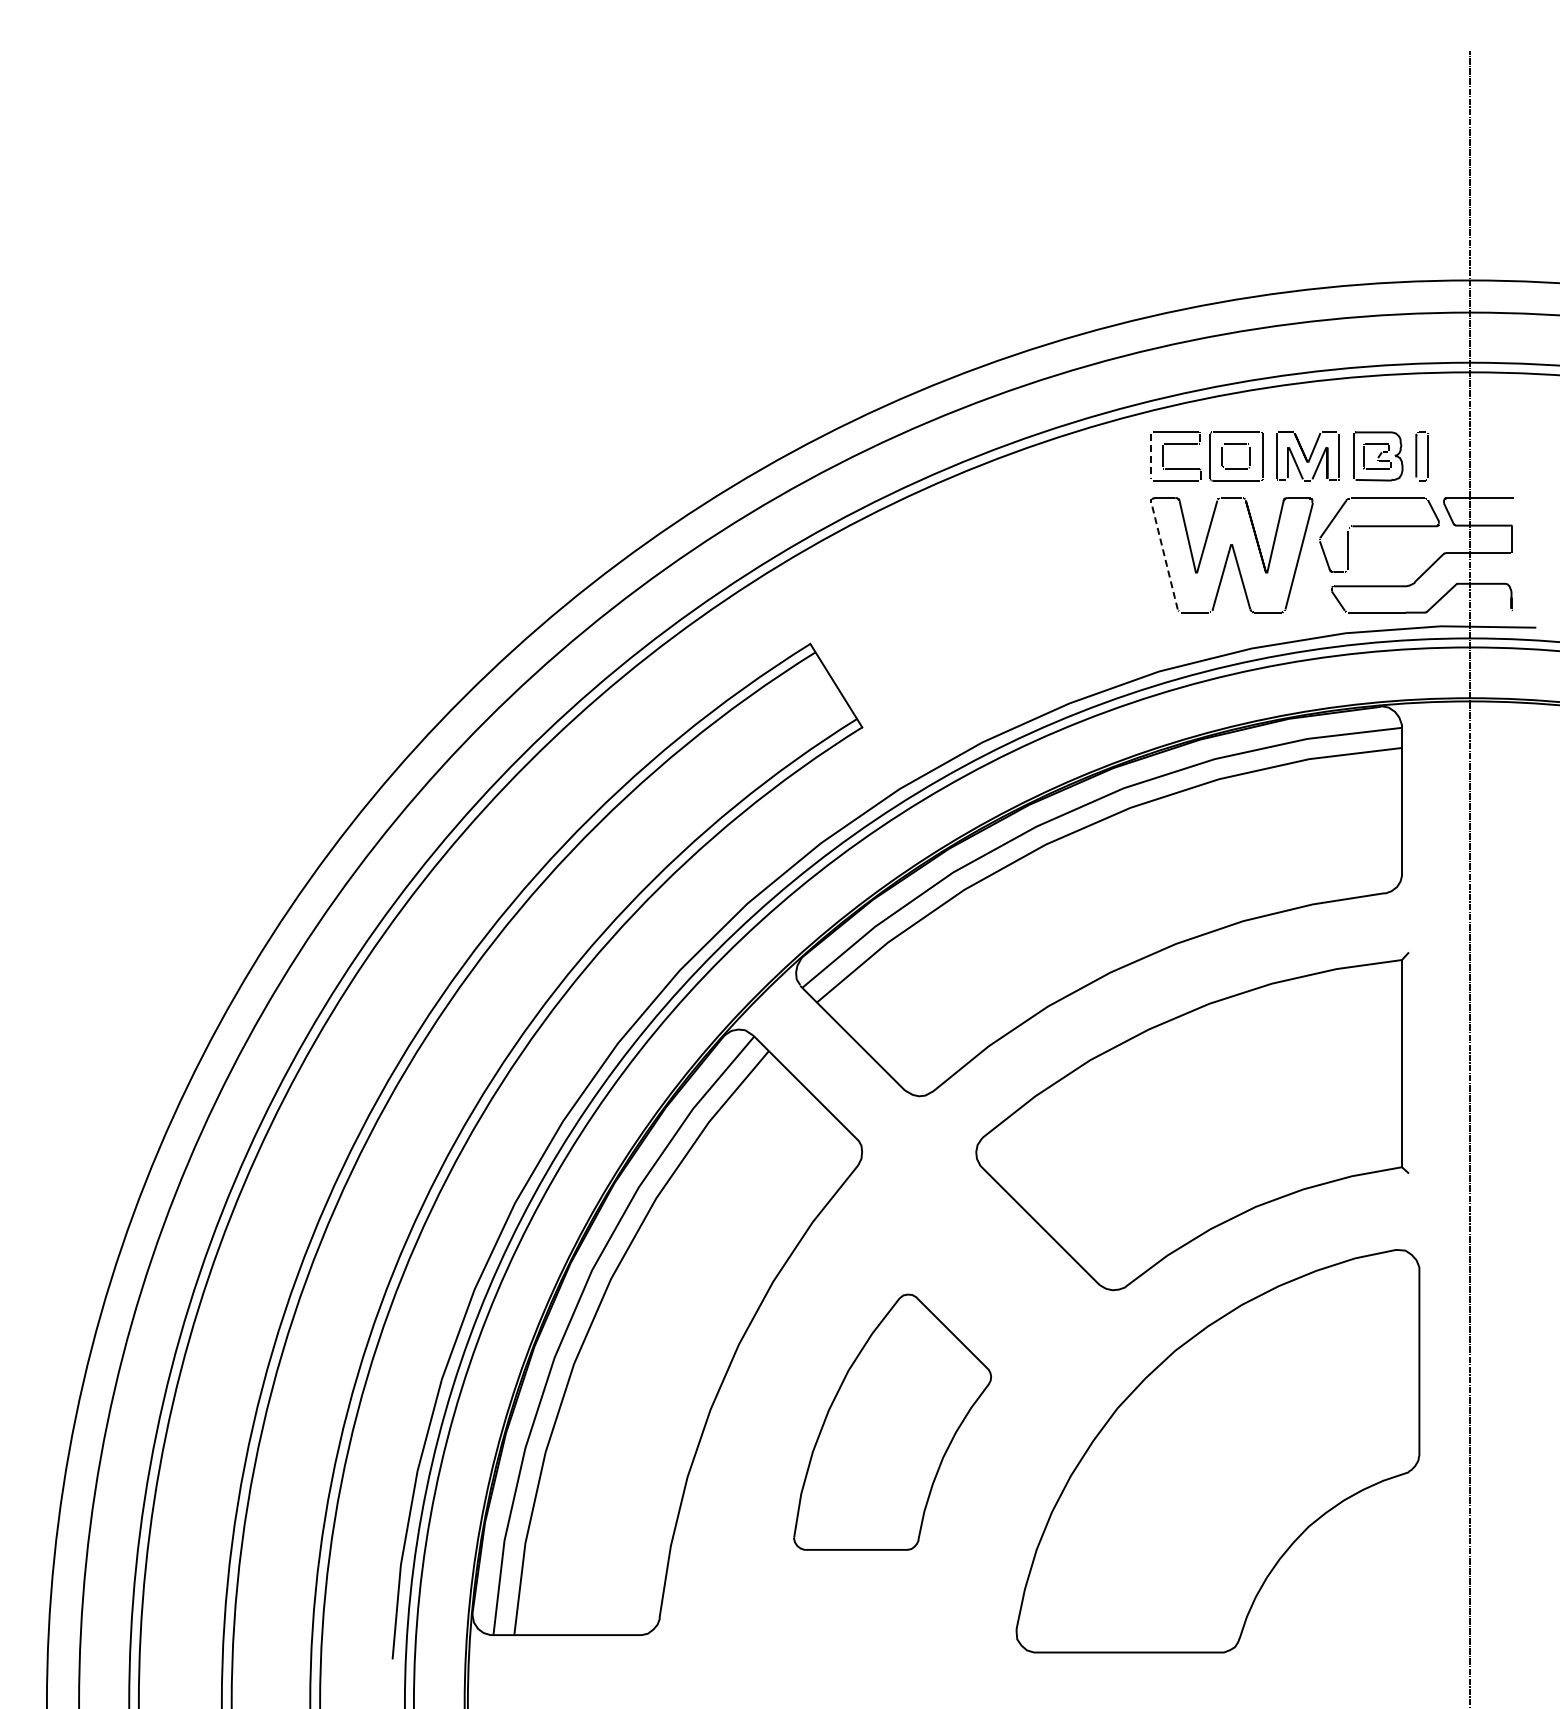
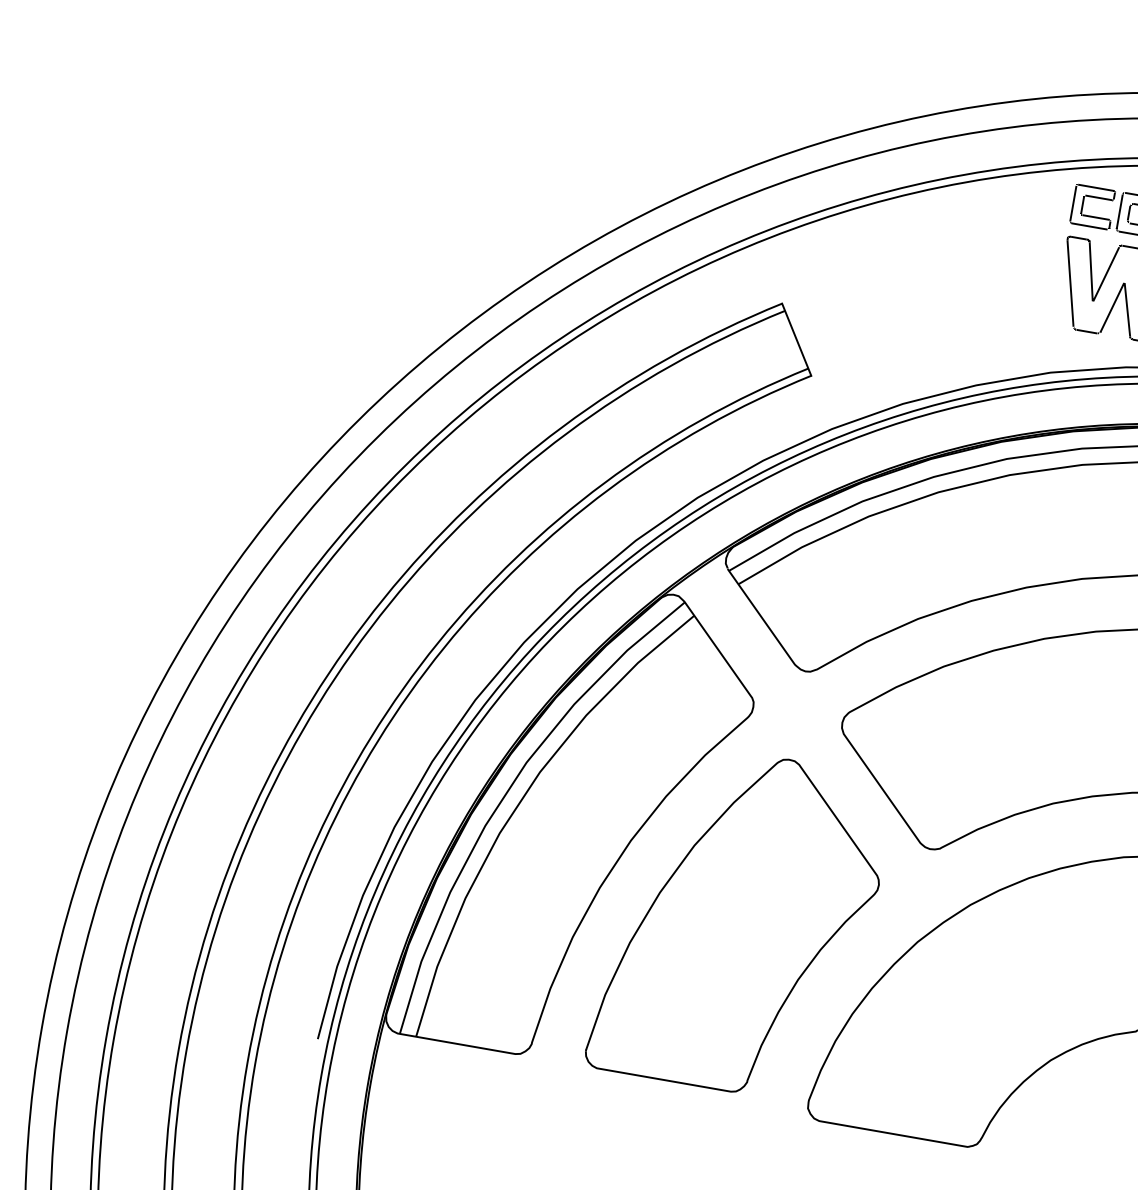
line: (1150, 456) -> (1073, 203), dashed -> solid
line: (1164, 556) -> (1070, 283), dashed -> solid
part: (892, 1421) -> (740, 921), size x1.67

